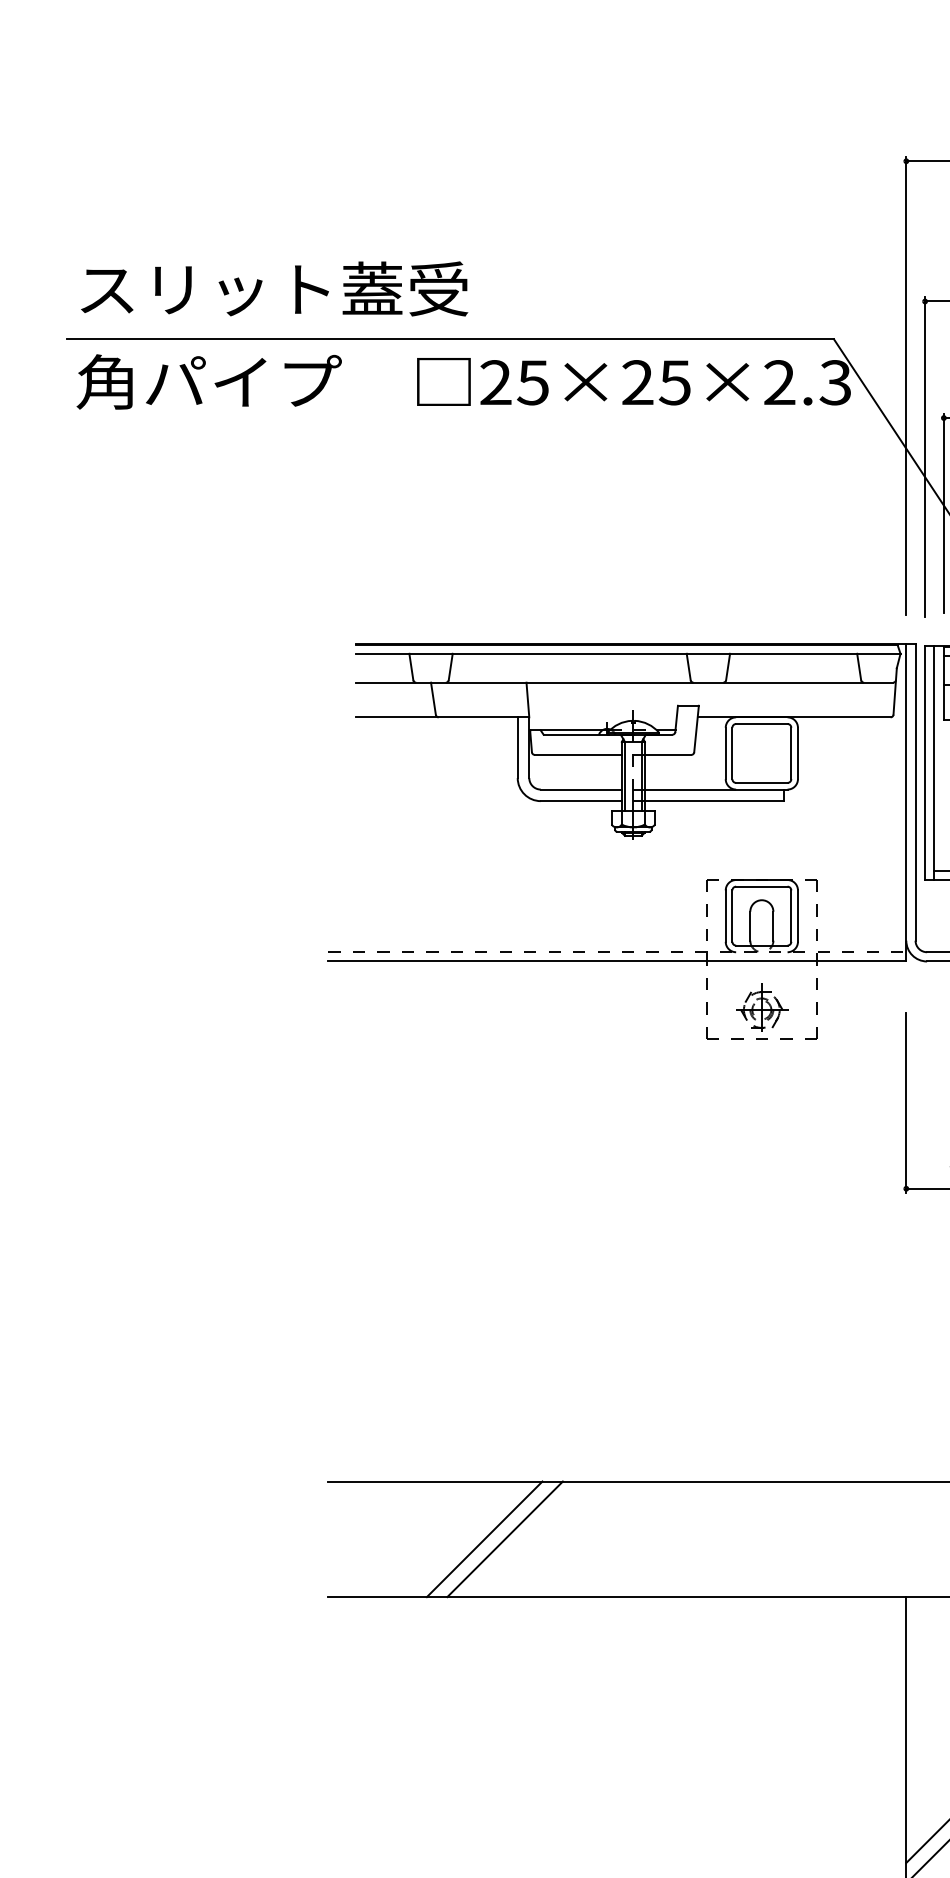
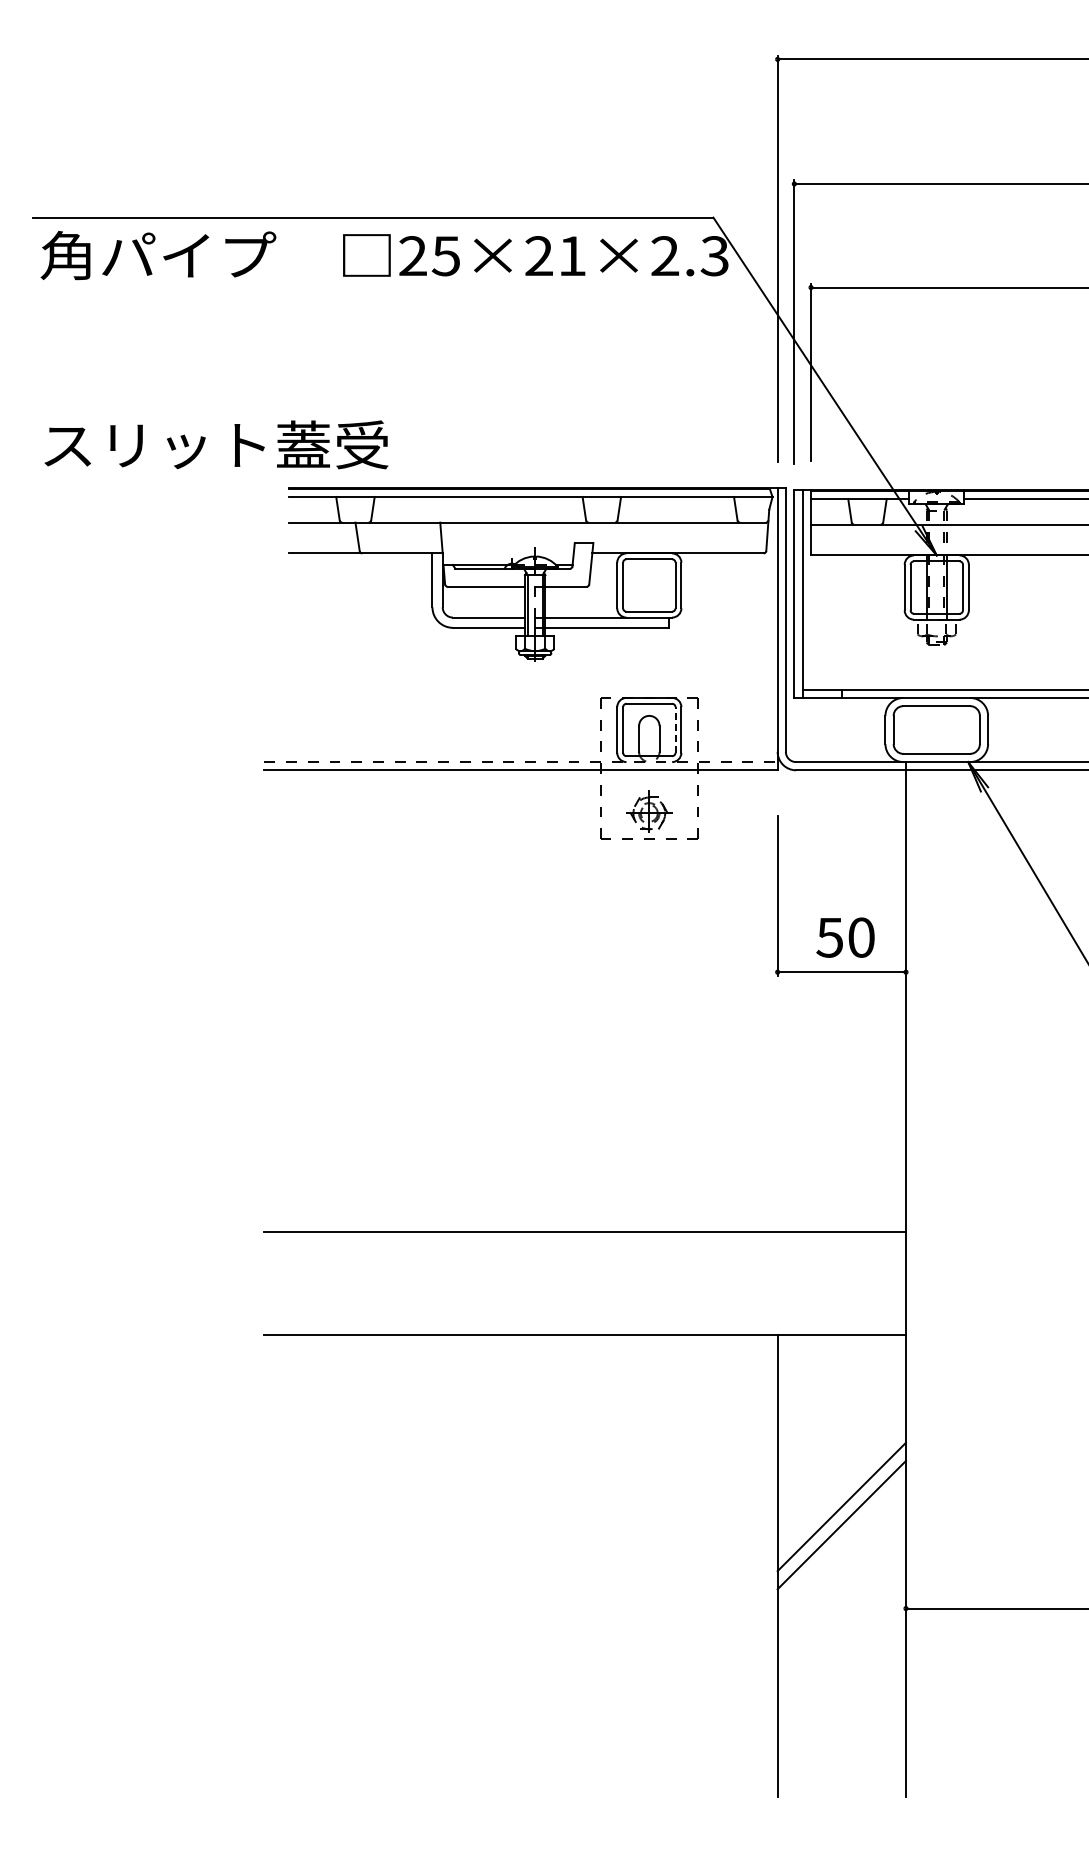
text: (274, 288) -> (216, 444), moved
text: (674, 383) -> (571, 256), 25×25×2.3 -> 25×21×2.3
line: (791, 916) -> (675, 730), solid -> dashed
line: (483, 1539) -> (402, 1283), removed
line: (504, 1539) -> (420, 1283), removed

